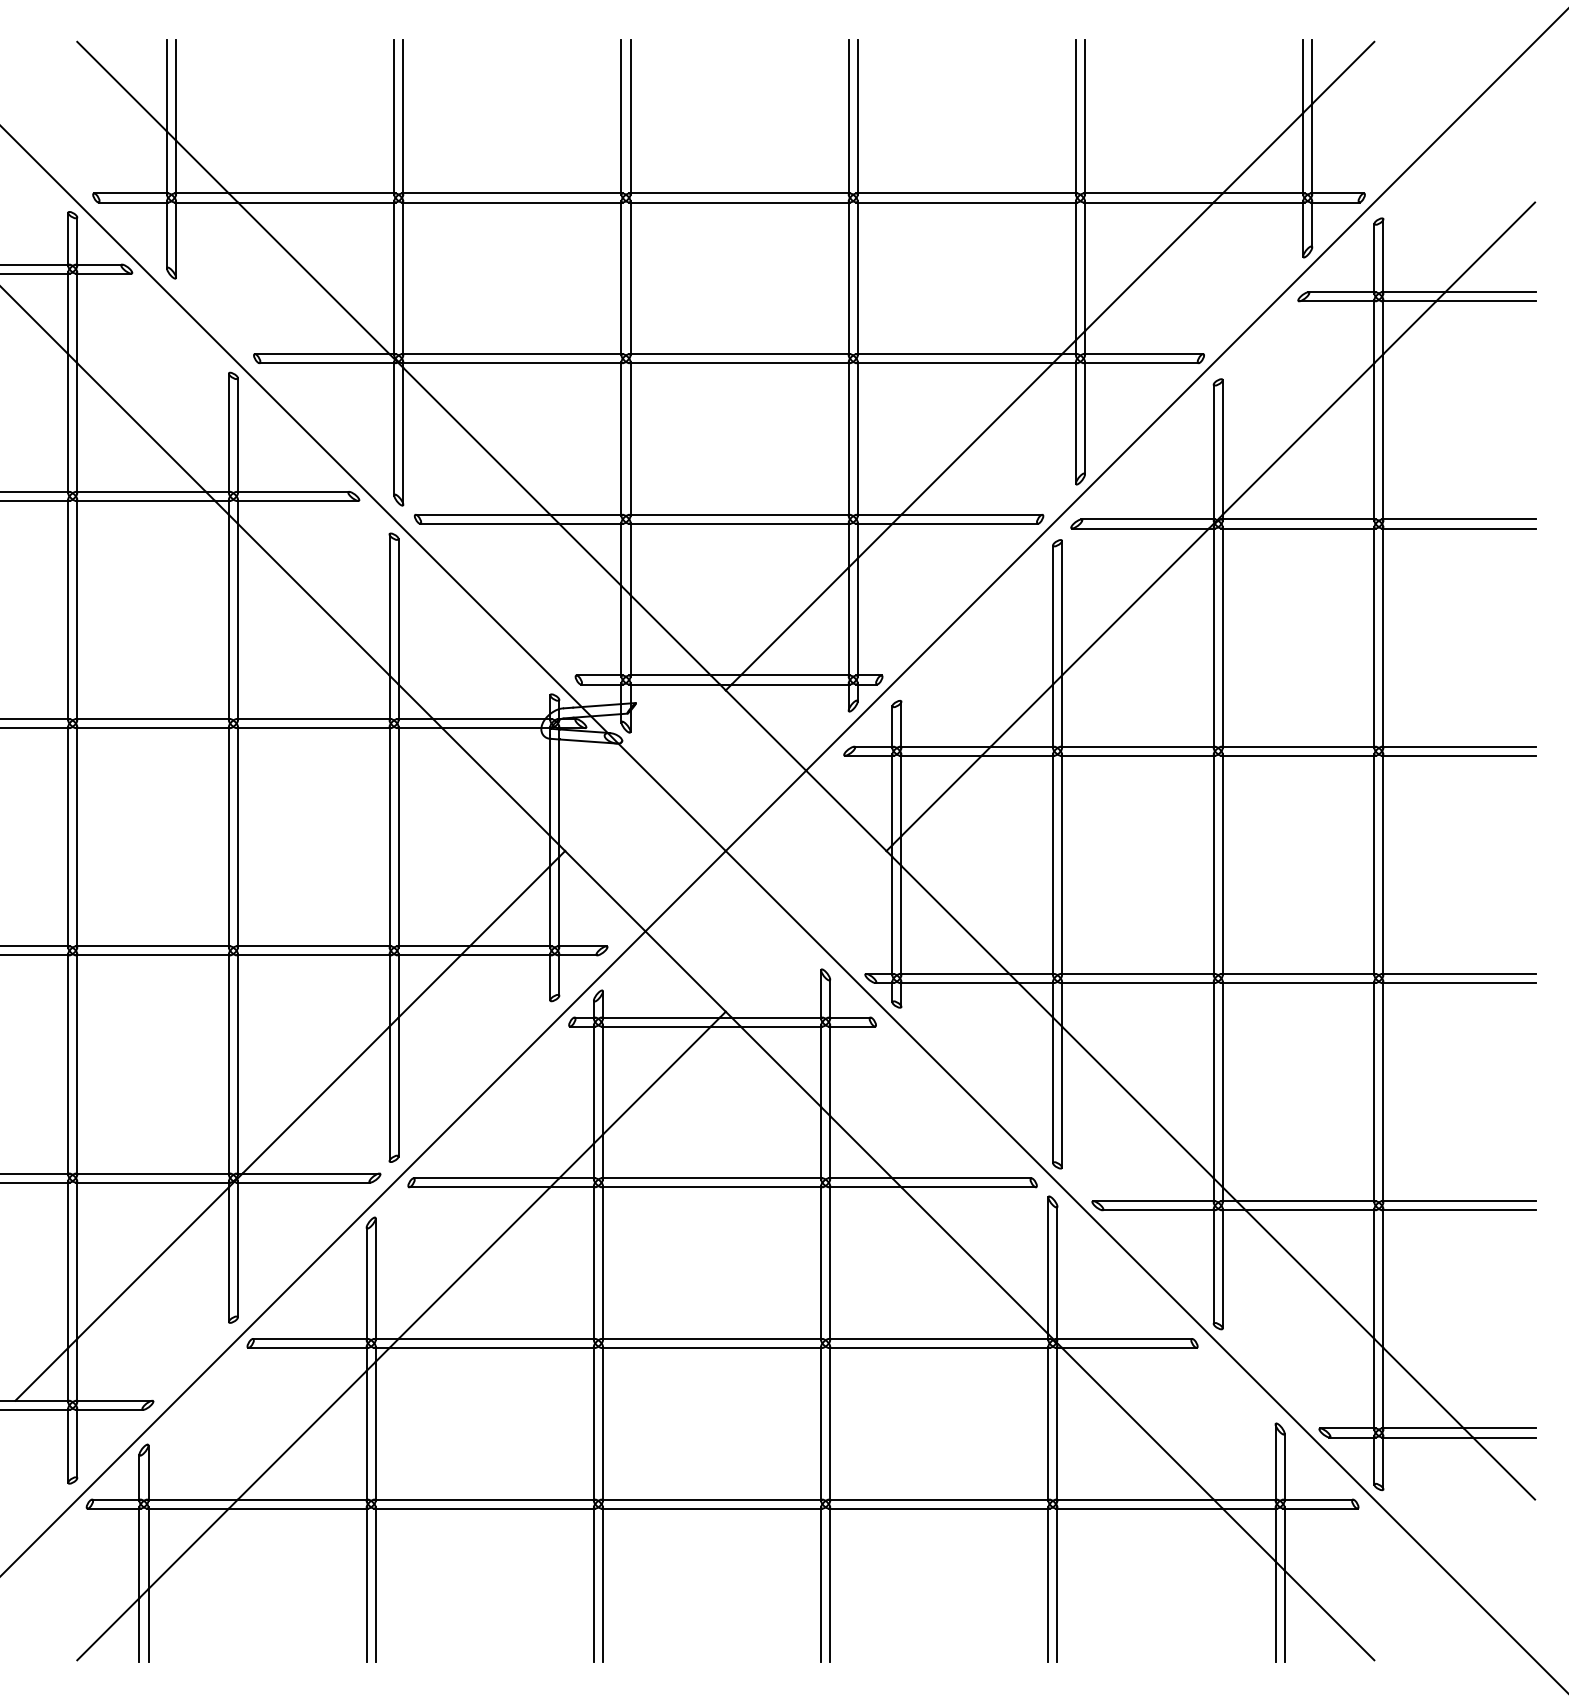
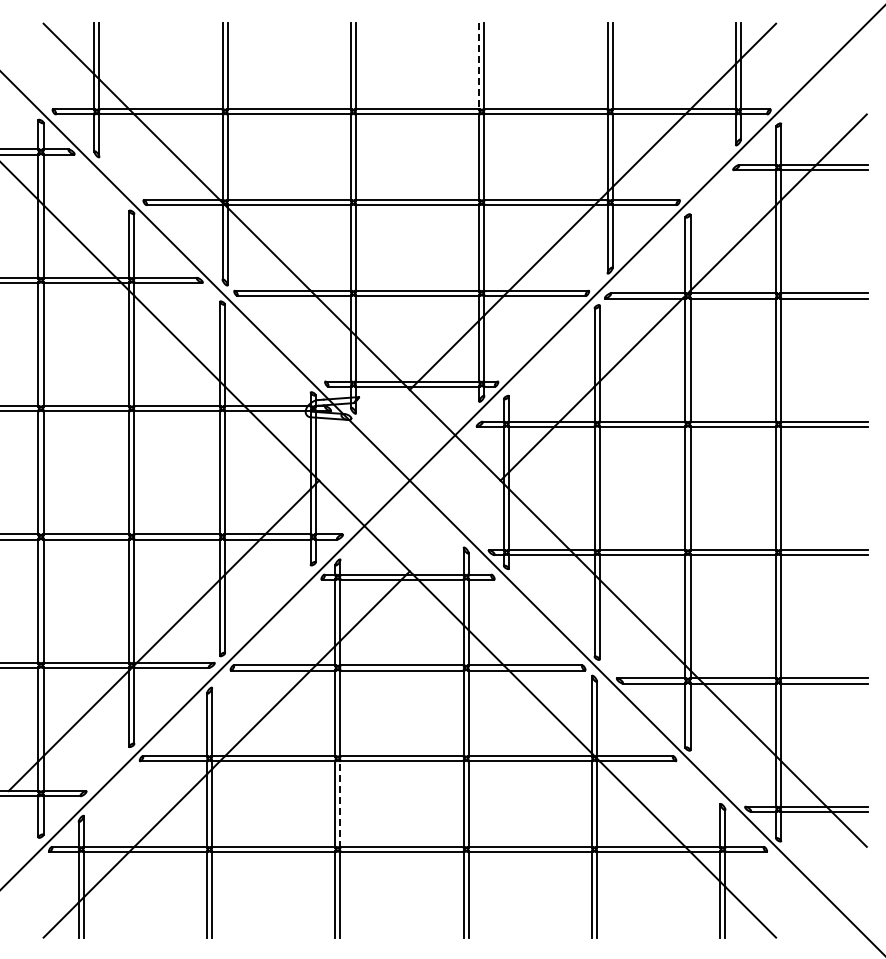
line: (849, 117) -> (479, 66), solid -> dashed
line: (602, 1422) -> (340, 803), solid -> dashed

